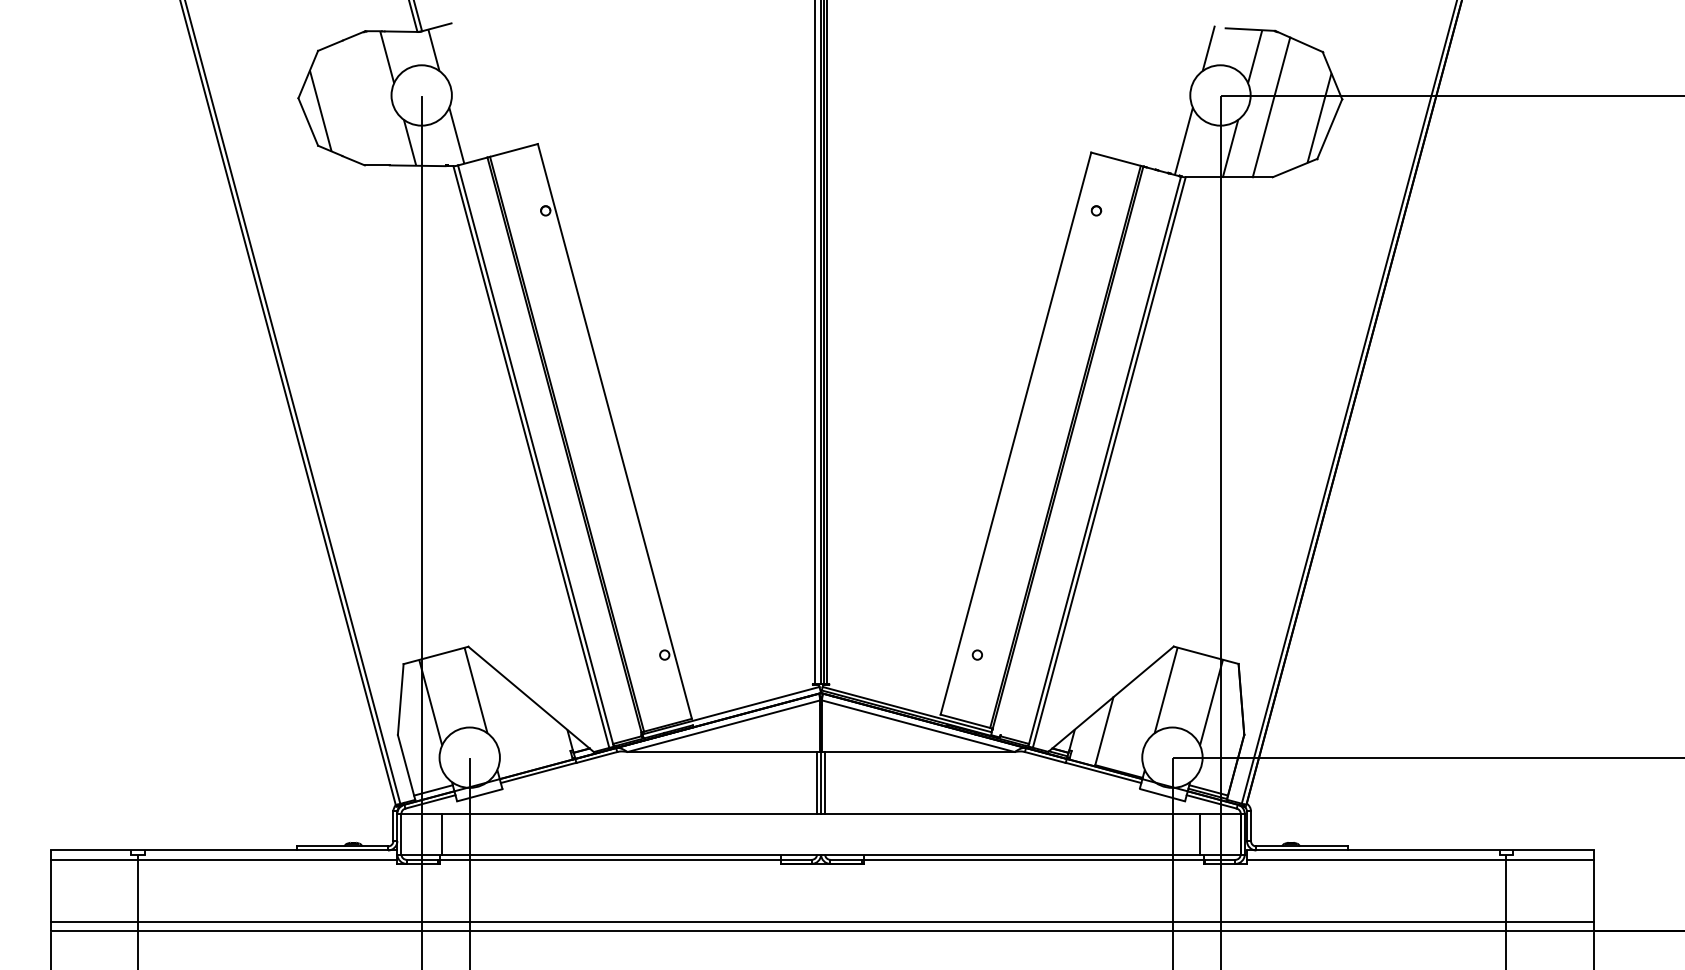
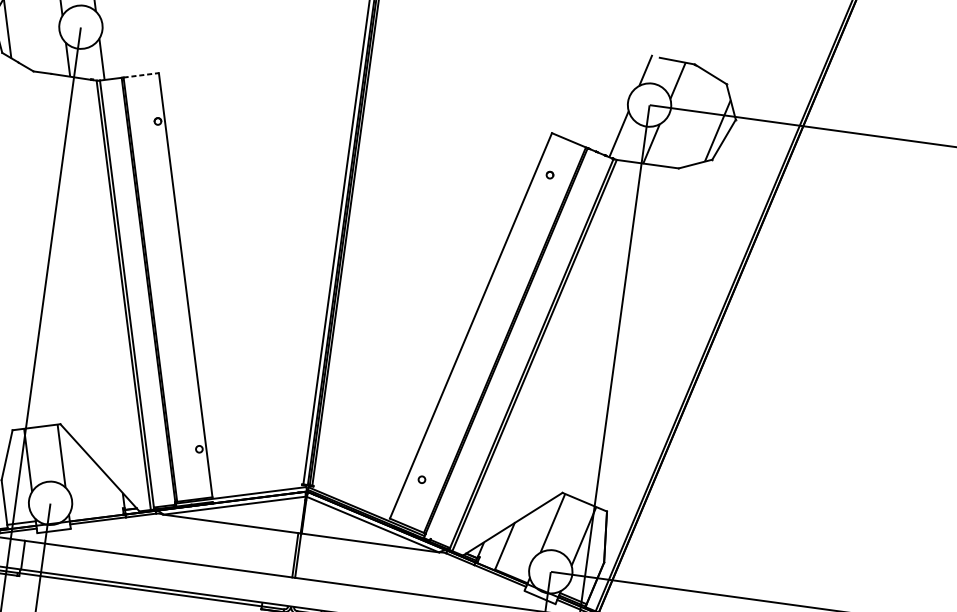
line: (1271, 107) -> (684, 118), removed
line: (513, 150) -> (140, 75), solid -> dashed
line: (825, 783) -> (301, 556), removed

